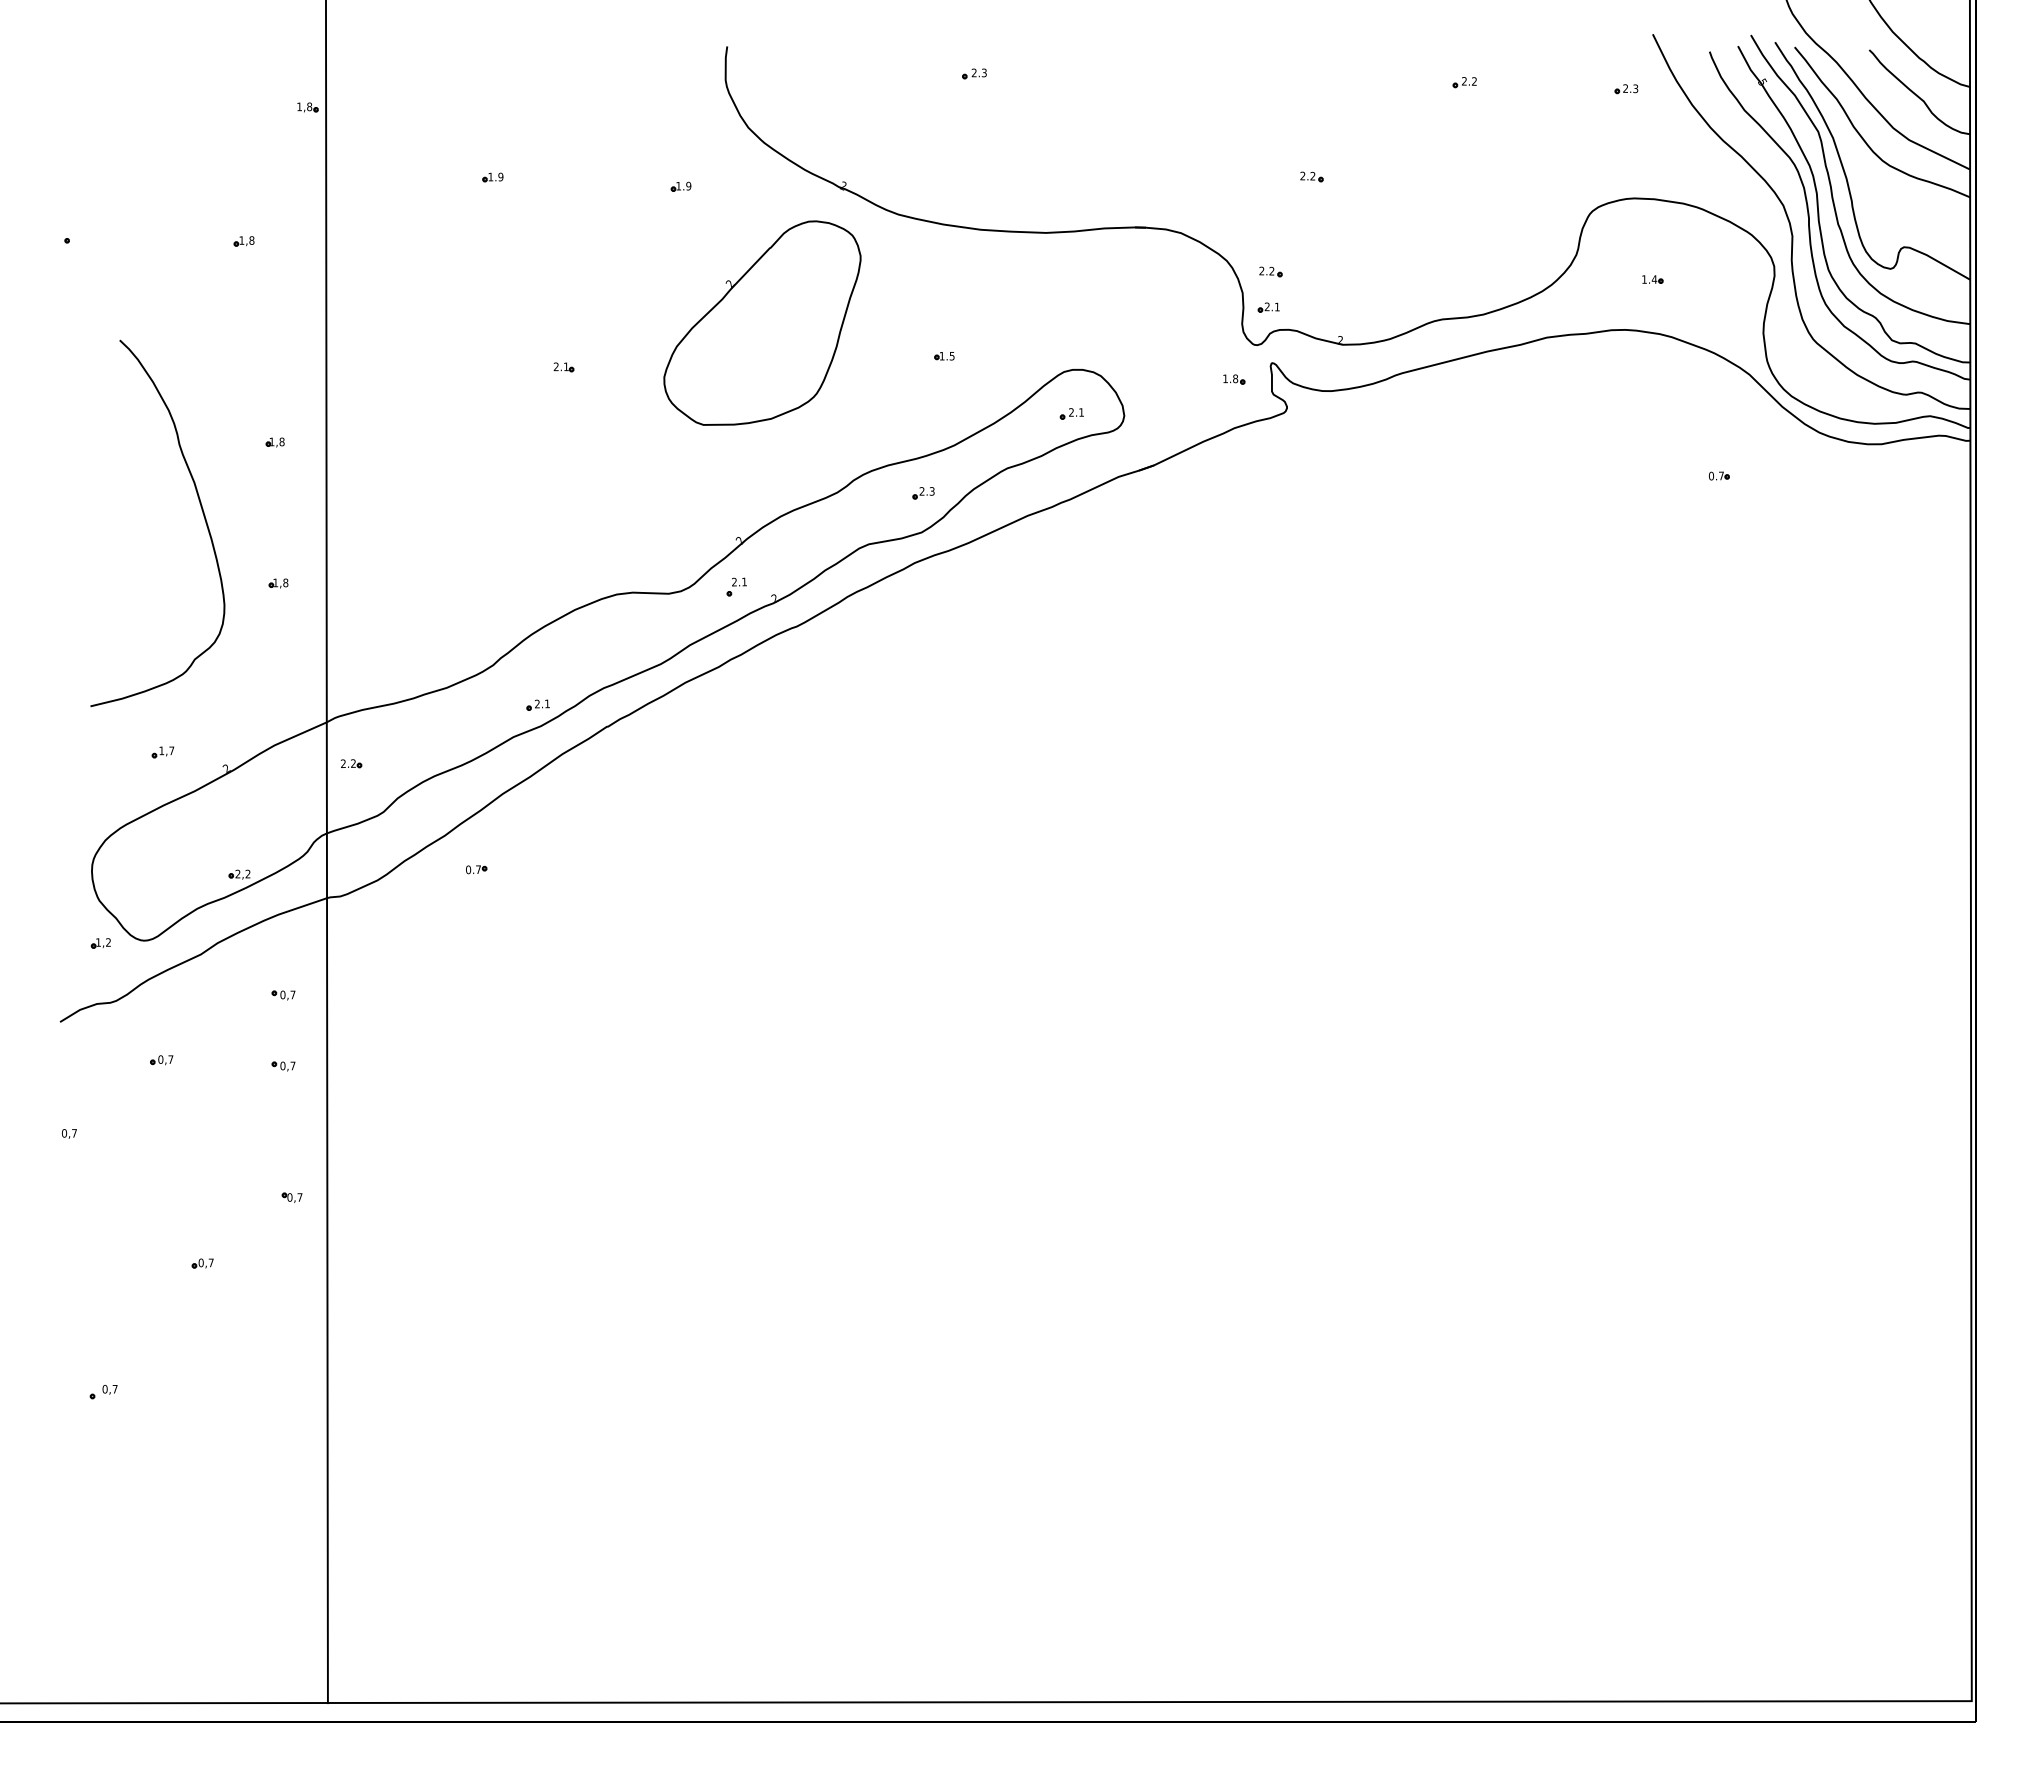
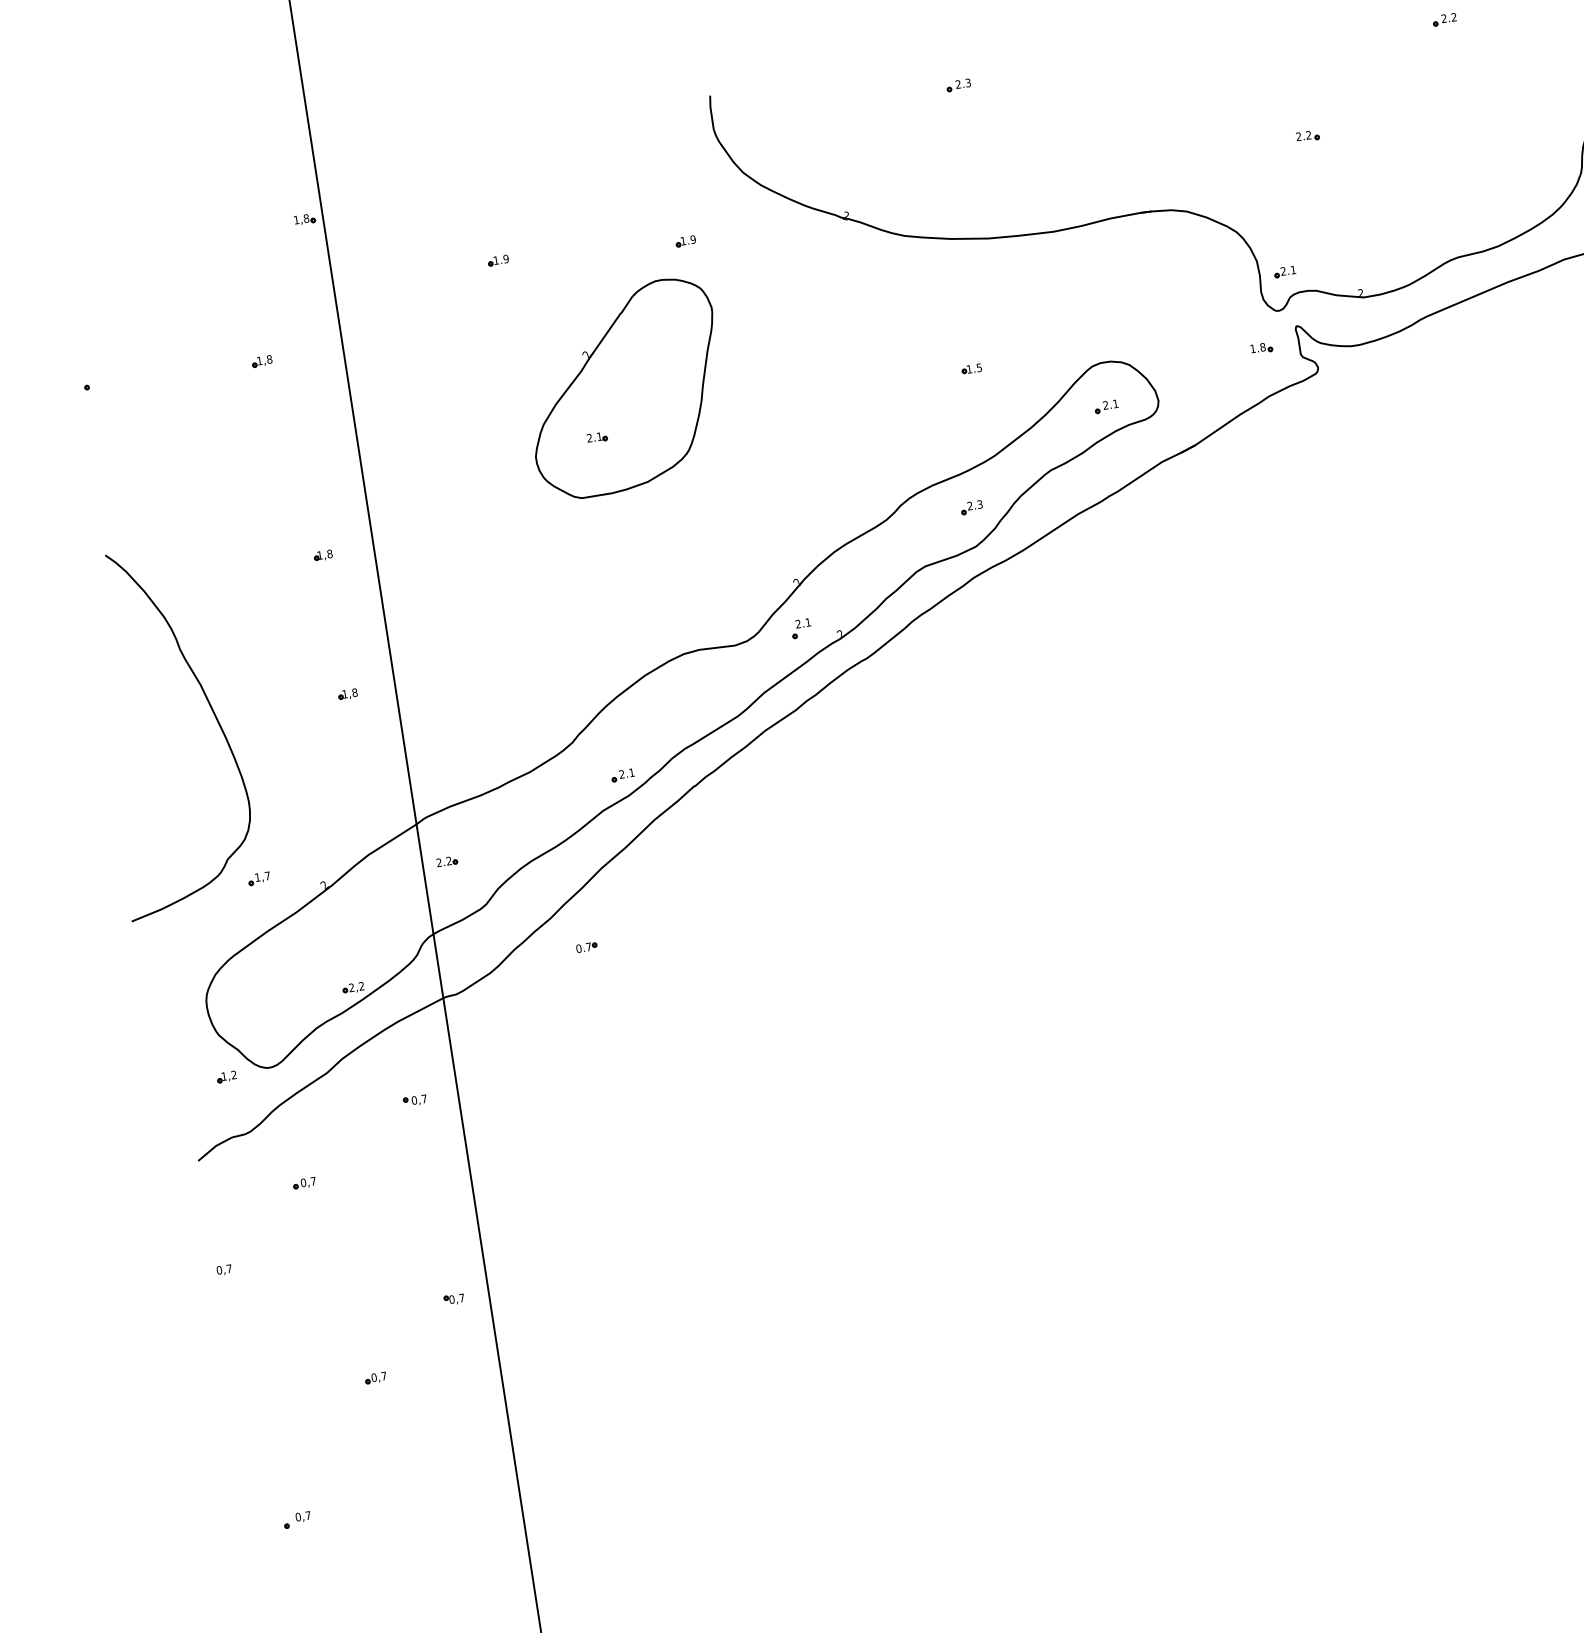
part: (1270, 271) -> (1281, 235), removed
part: (762, 322) -> (624, 388), moved
curve: (201, 510) -> (211, 711), moved
part: (283, 1066) -> (425, 1171), removed

